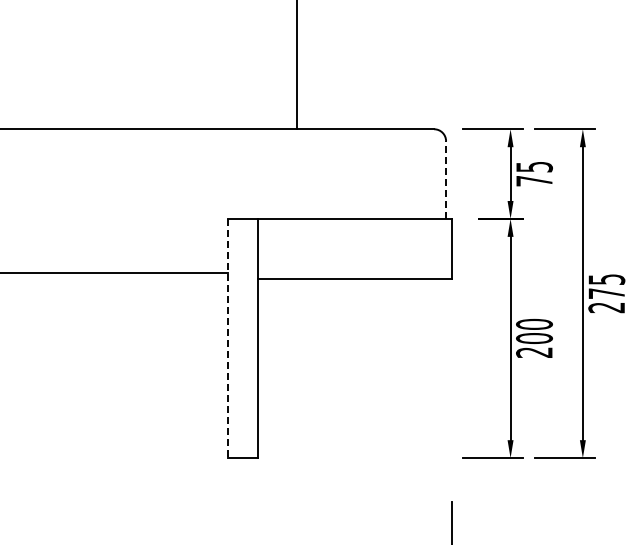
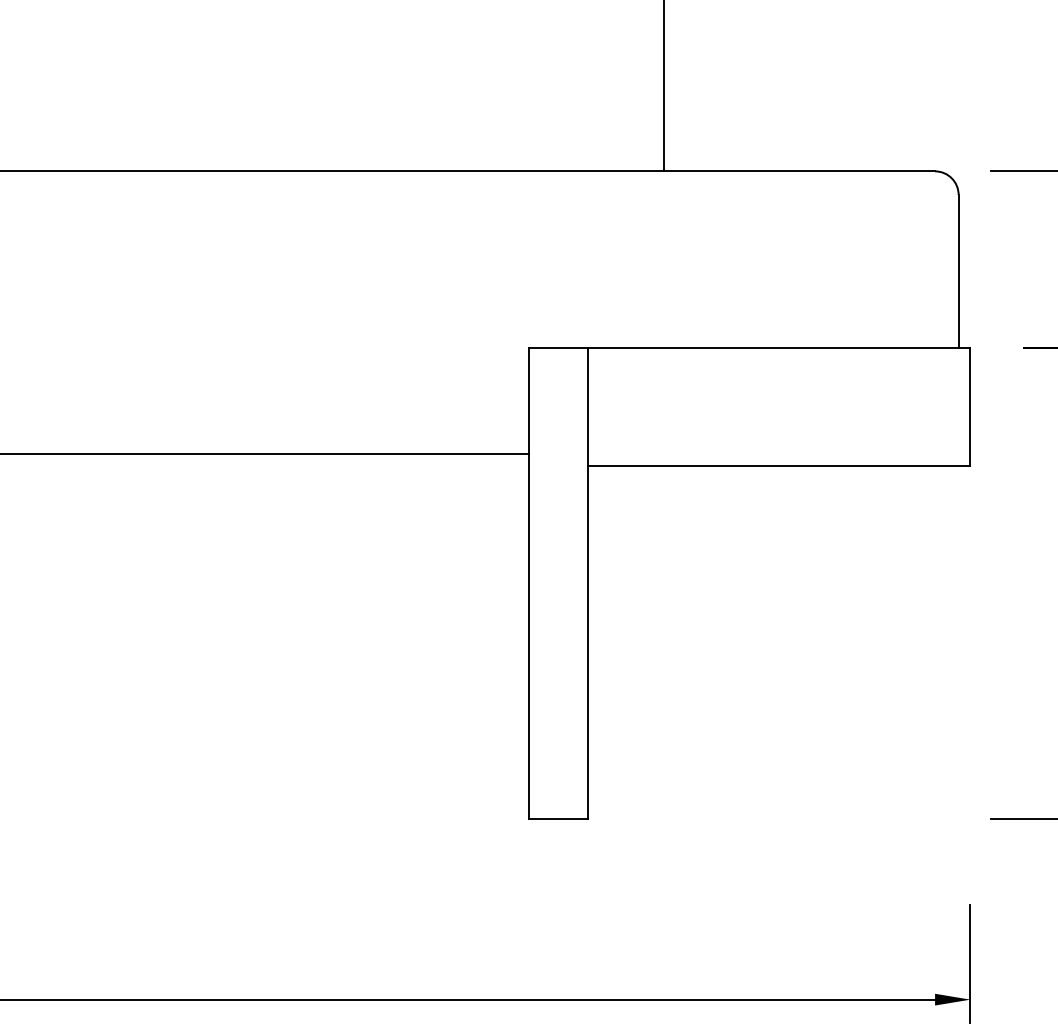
line: (446, 180) -> (959, 272), dashed -> solid
line: (227, 338) -> (527, 583), dashed -> solid

